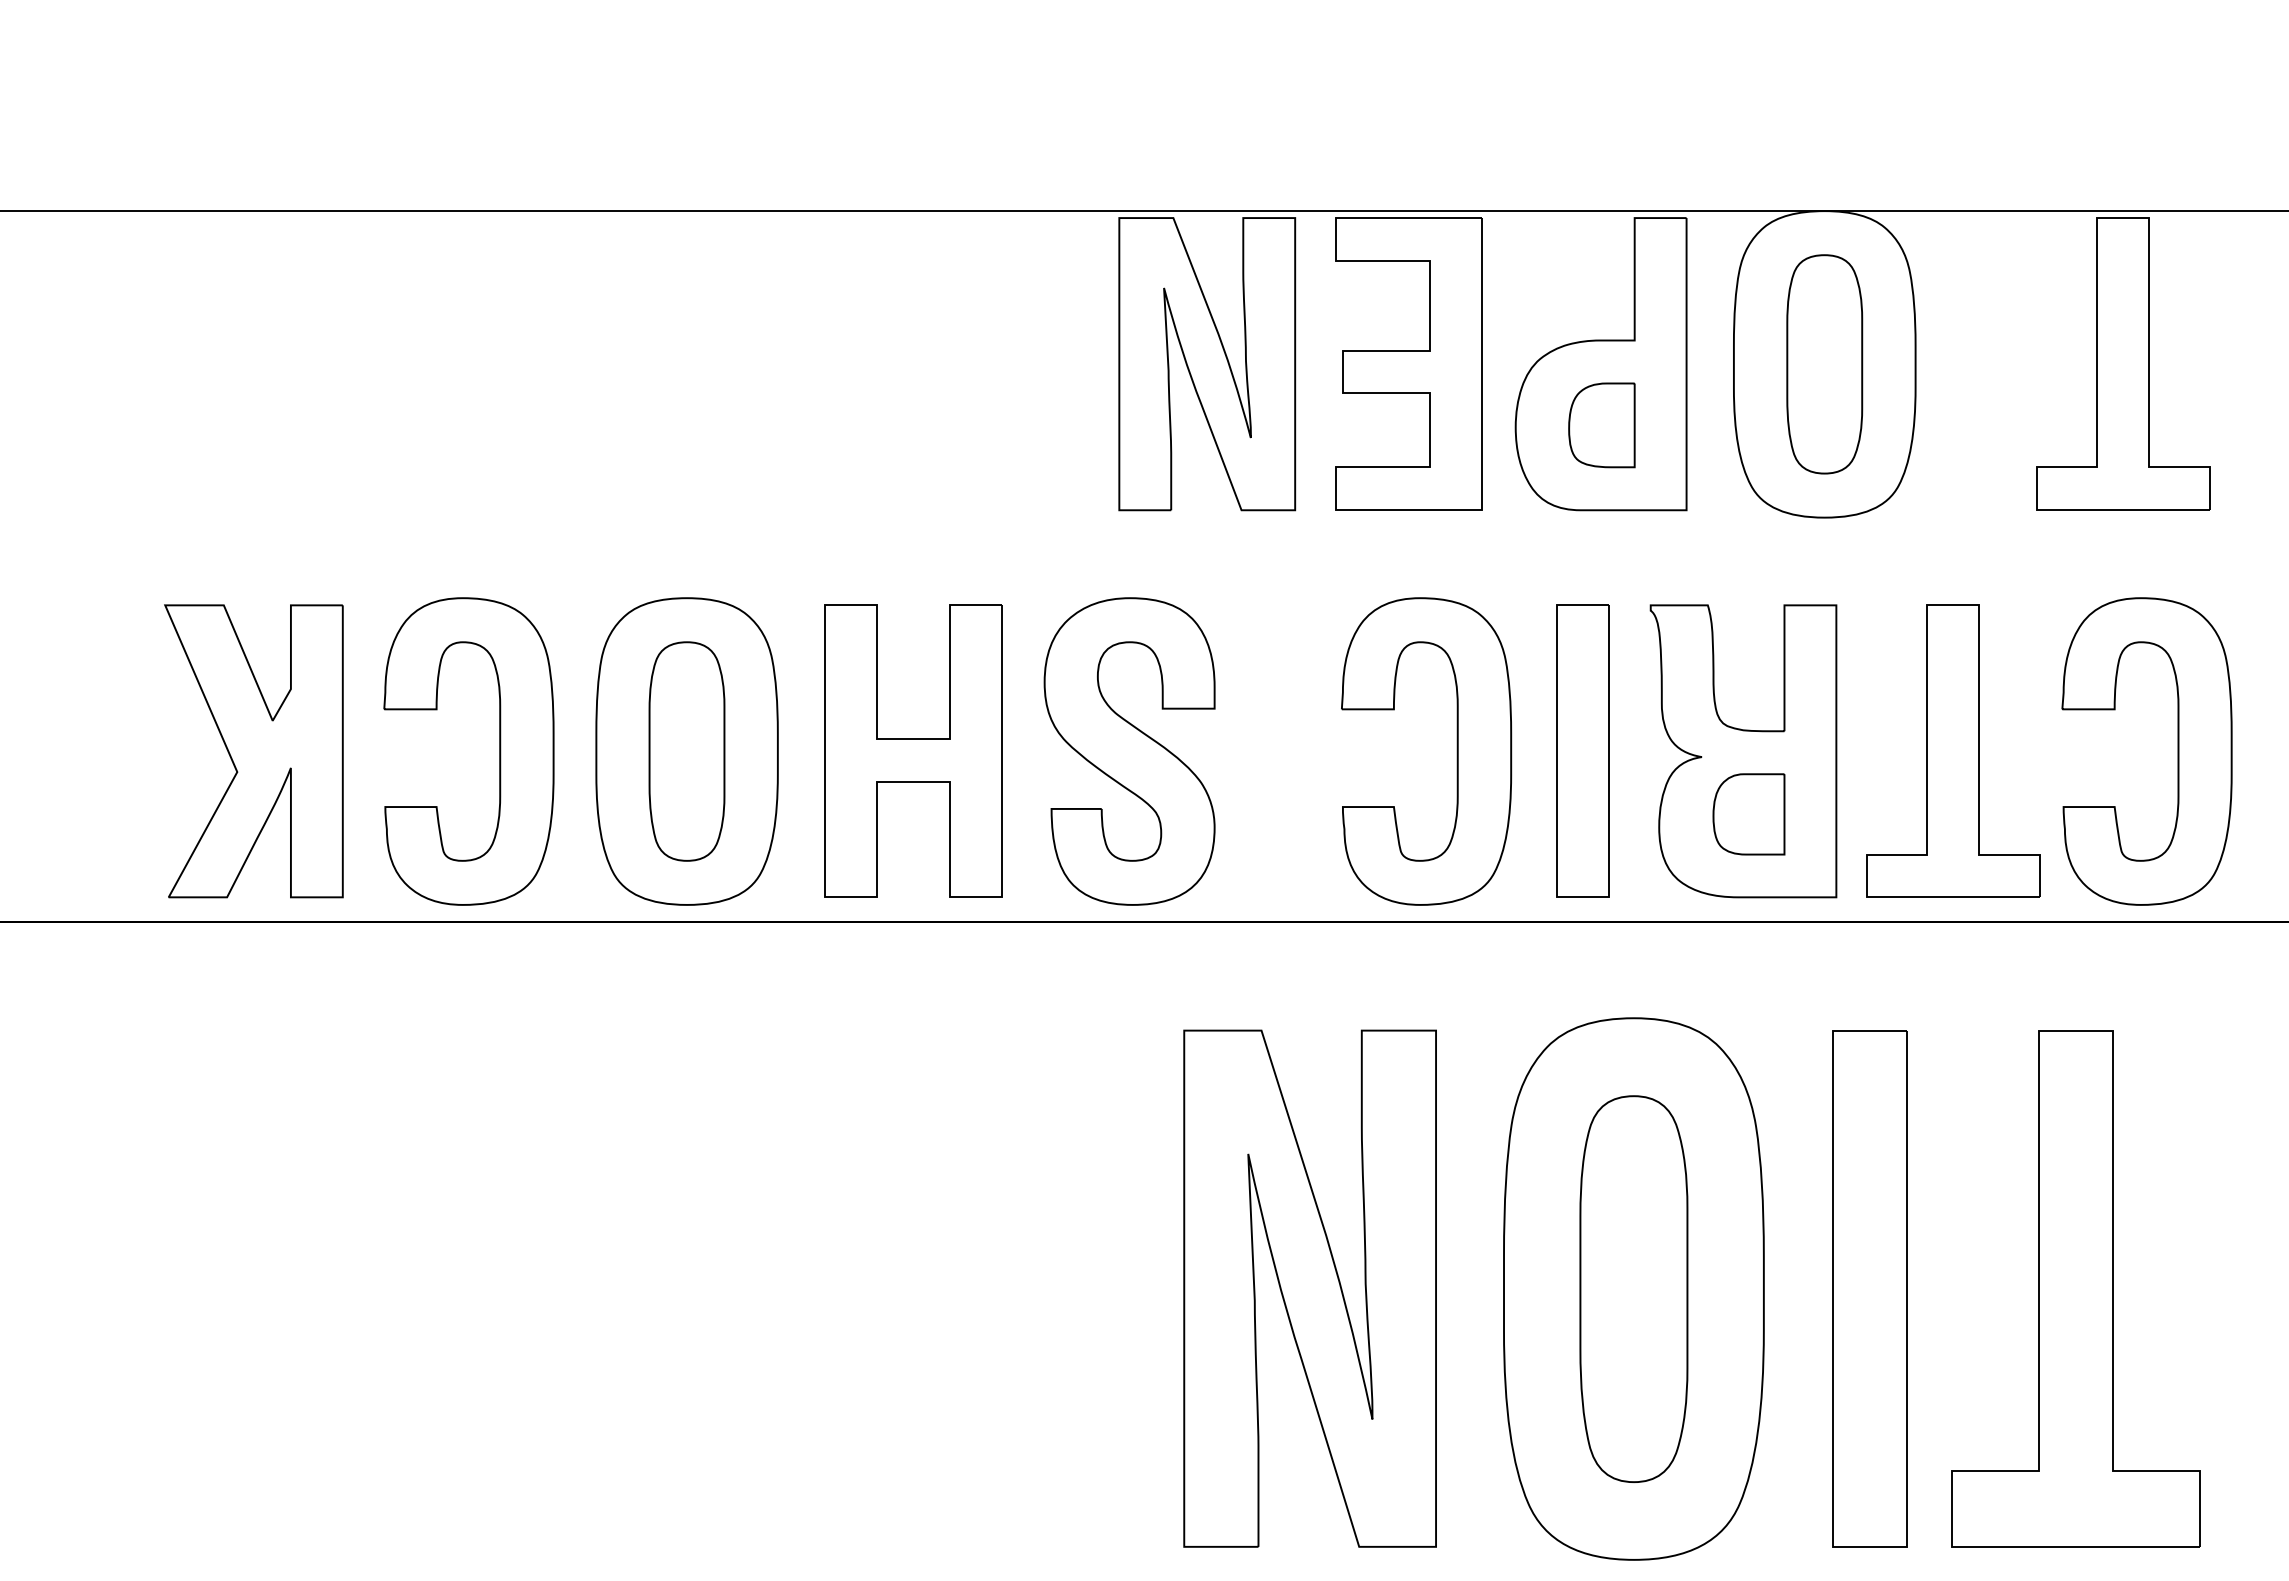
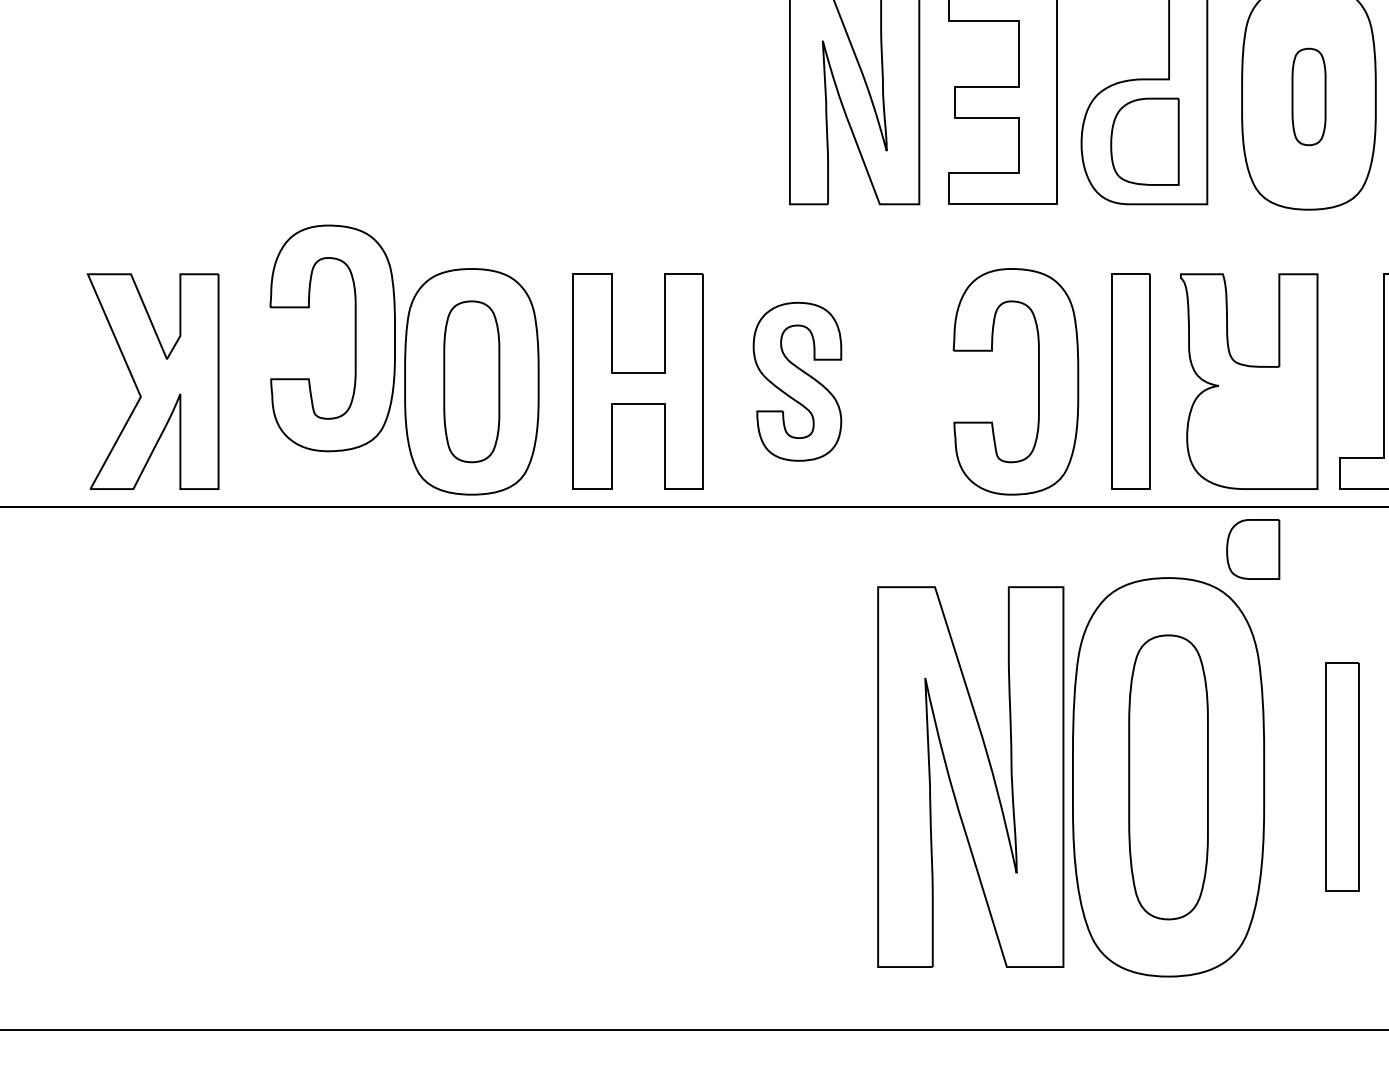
part: (1824, 364) -> (1308, 97), size x0.6
part: (1601, 425) -> (1144, 141), size x1.4
part: (499, 751) -> (355, 338), moved
part: (1129, 751) -> (797, 381), size x0.7
part: (1748, 814) -> (1252, 549), moved
part: (1309, 1288) -> (970, 776), moved
part: (1869, 1288) -> (1341, 776), size x0.6

